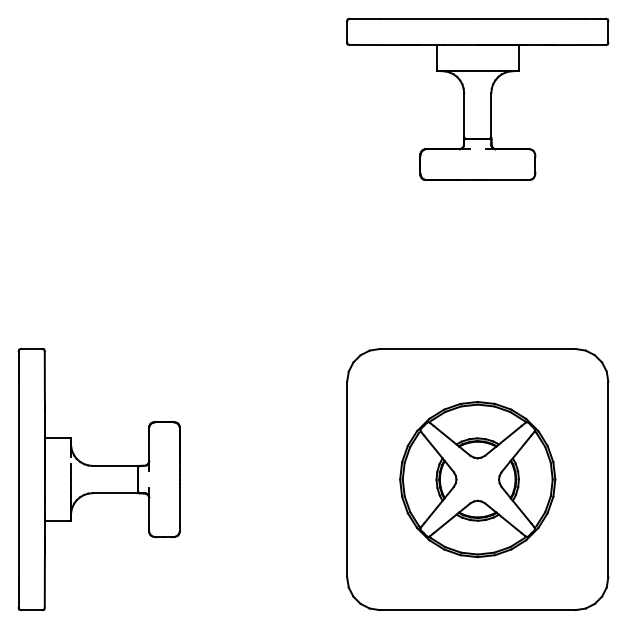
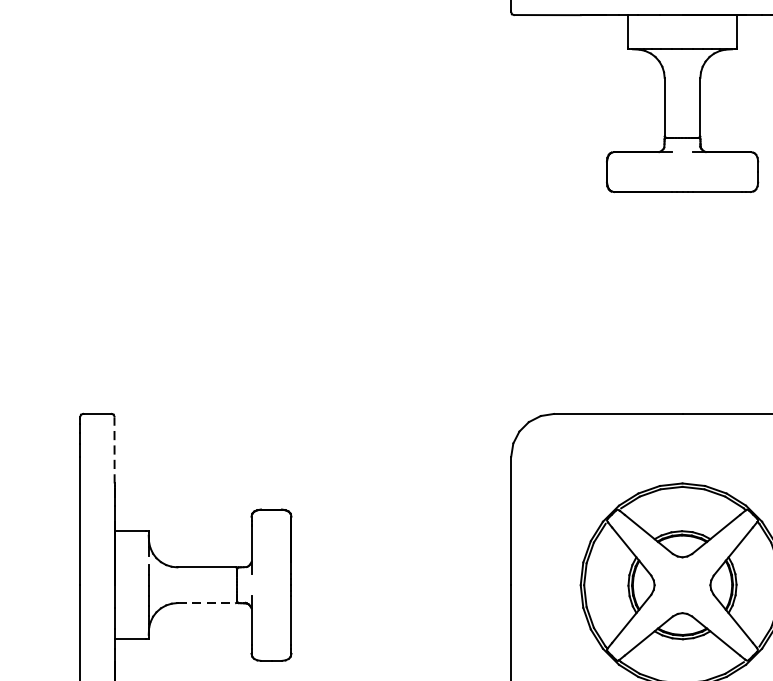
line: (44, 376) -> (114, 450), solid -> dashed
line: (115, 493) -> (207, 603), solid -> dashed

